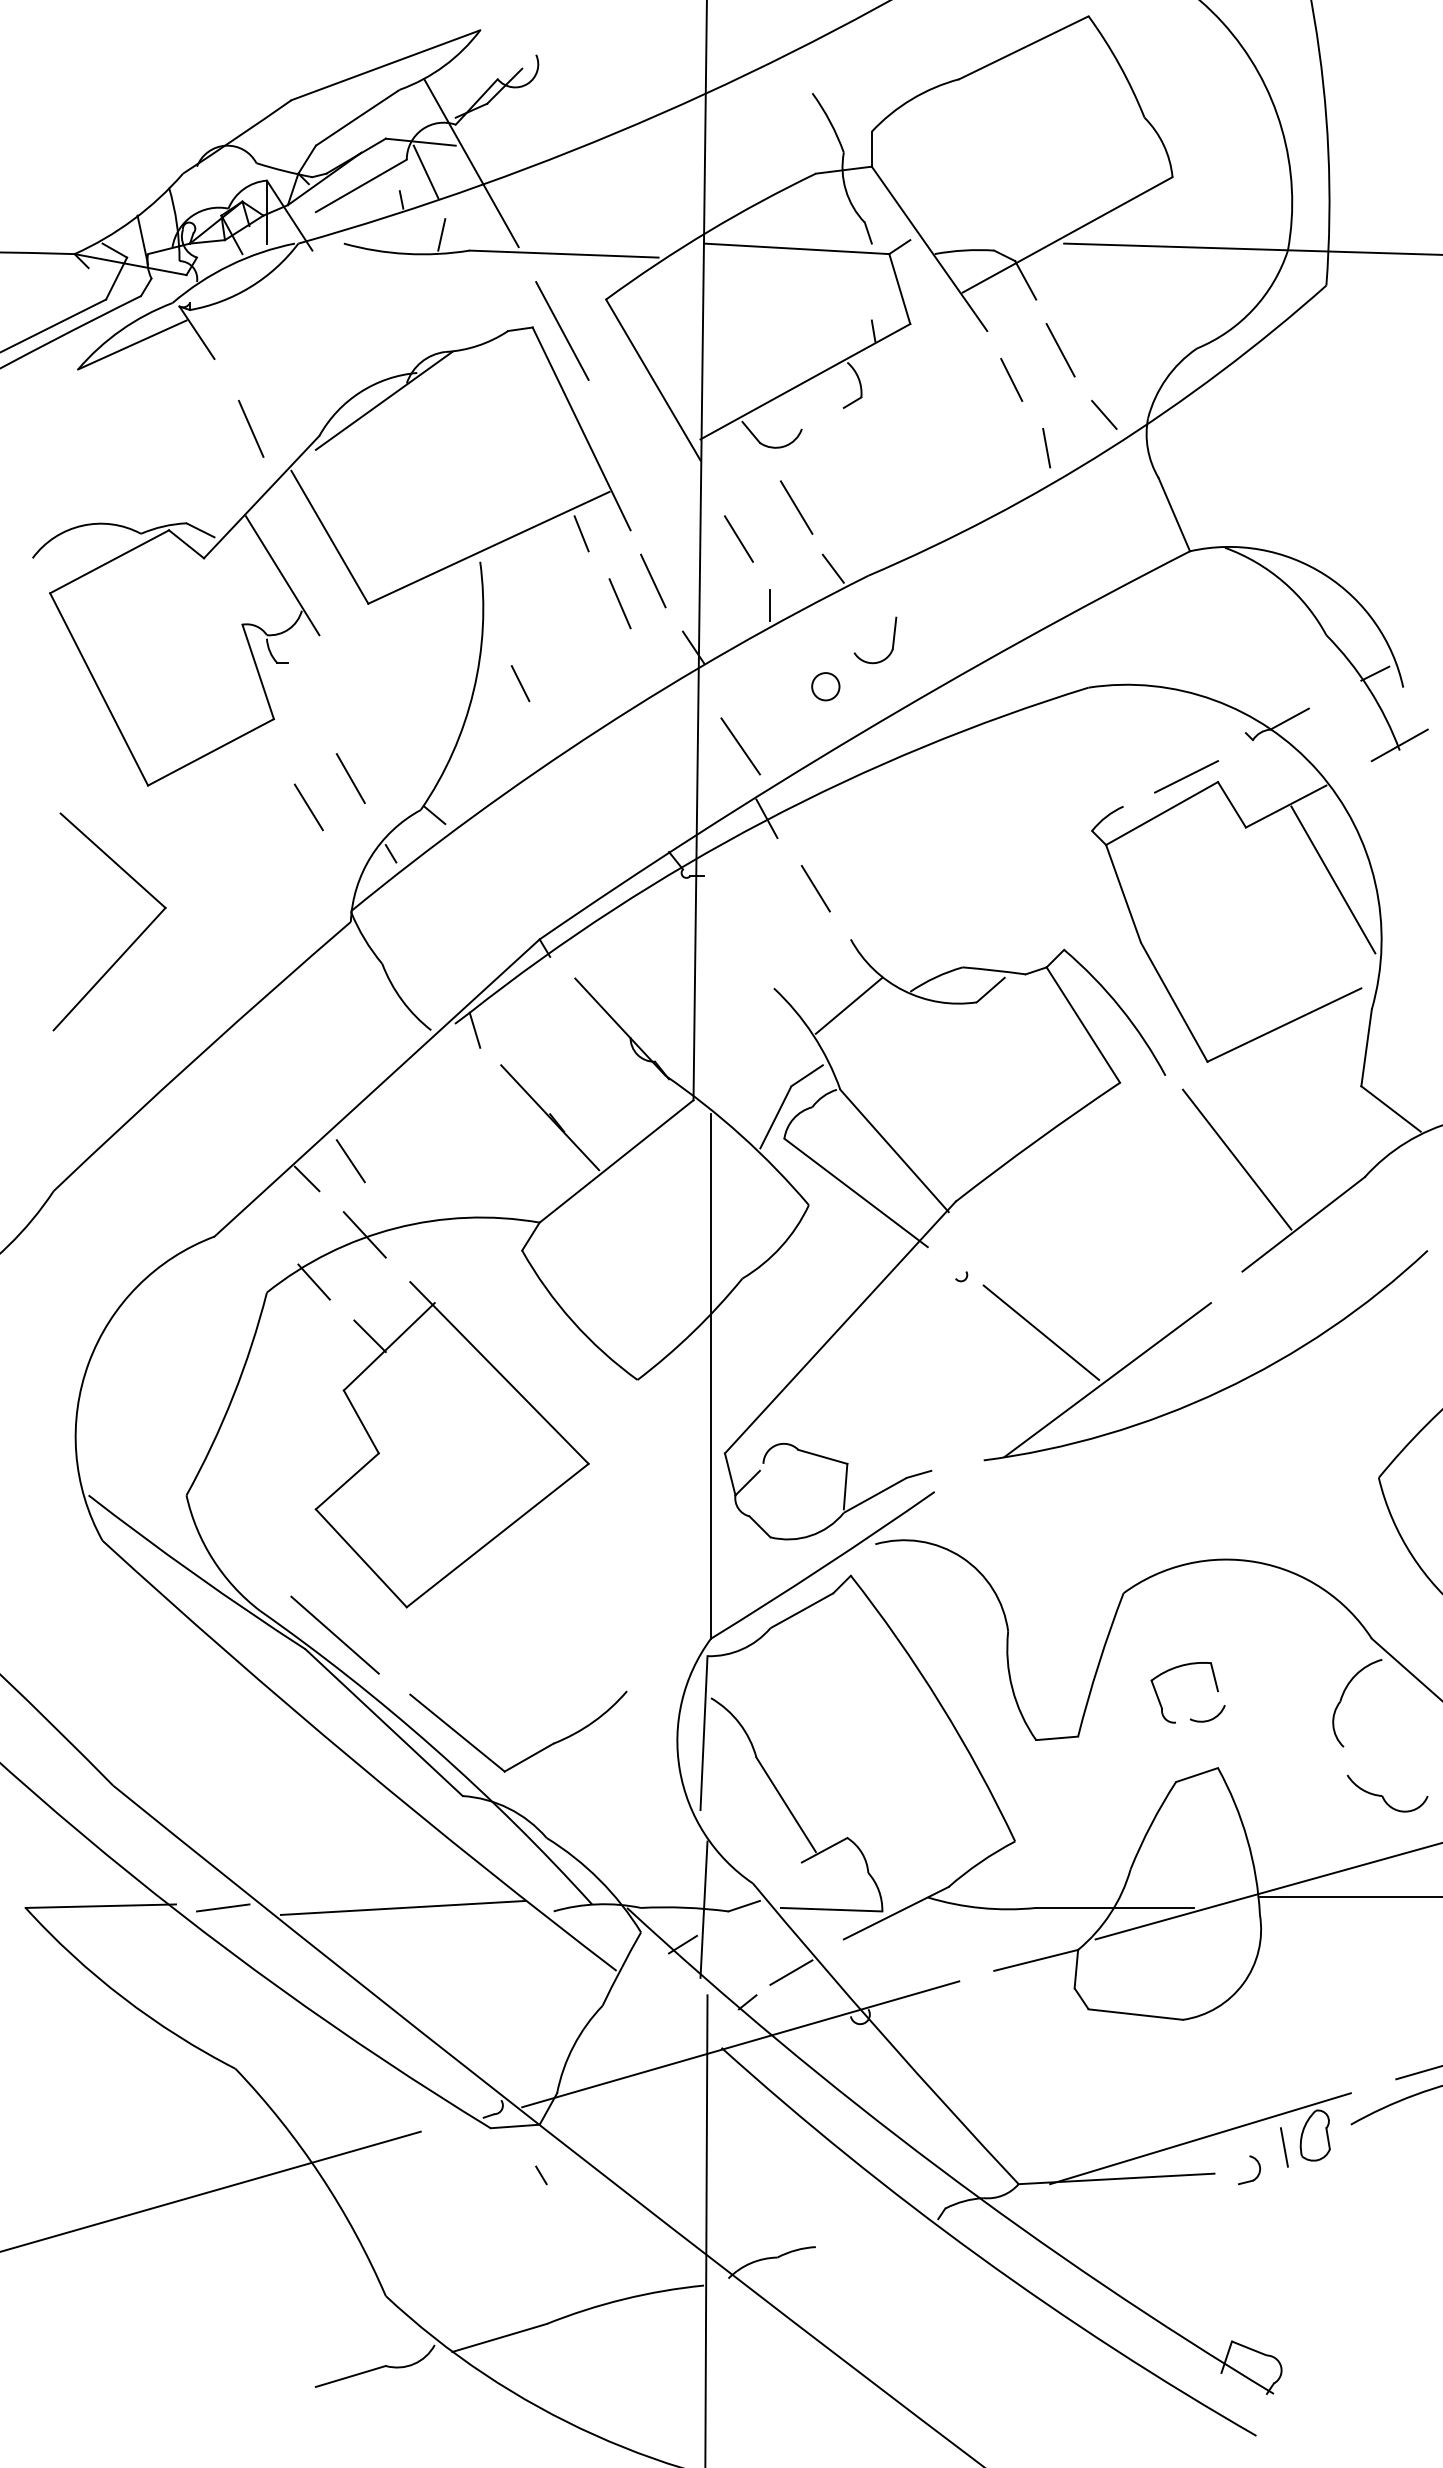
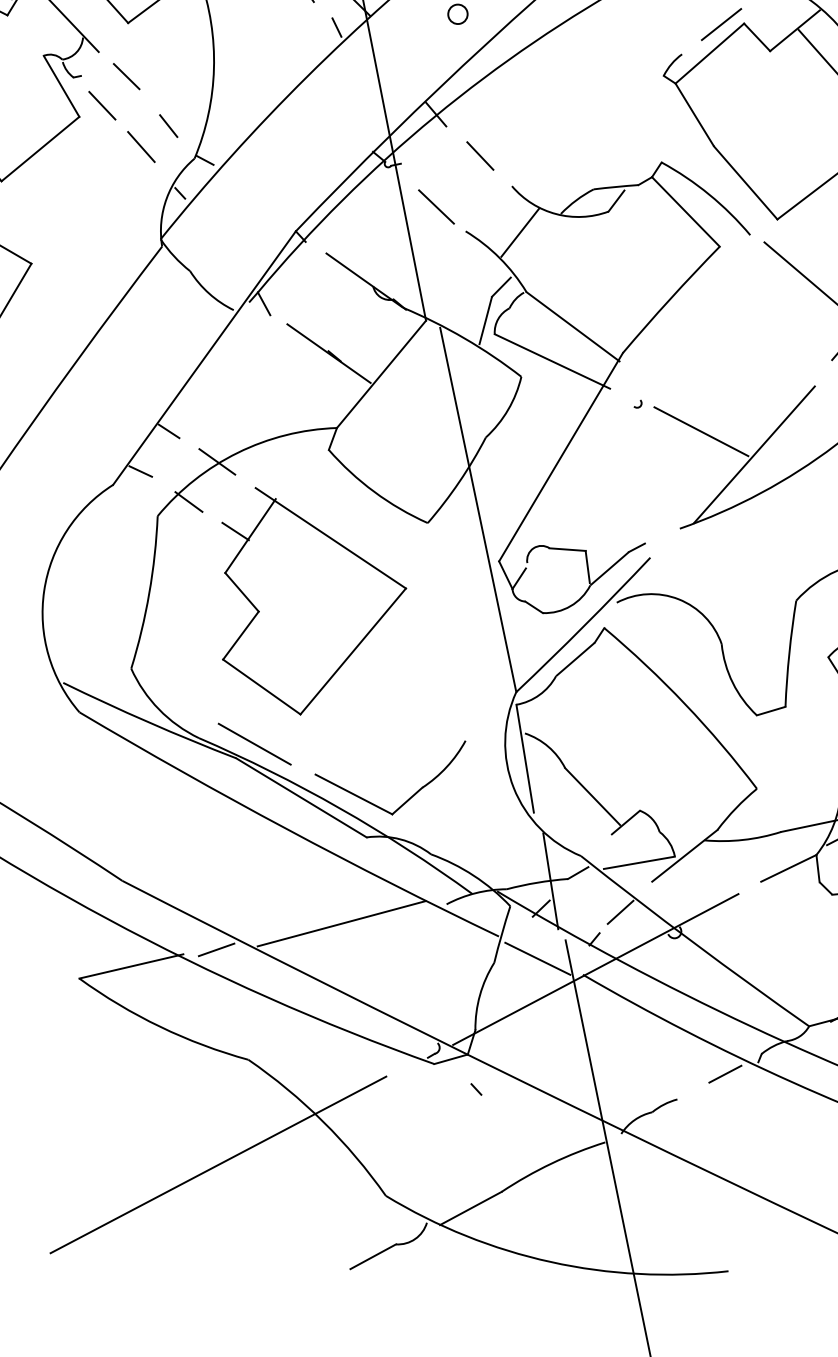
line: (654, 670) -> (336, 27), added
line: (520, 683) -> (168, 126), moved
line: (740, 746) -> (436, 207), moved
line: (308, 807) -> (102, 105), moved
line: (350, 1161) -> (126, 76), moved
line: (256, 1225) -> (140, 471), added
line: (663, 2012) -> (537, 958), added
line: (888, 2226) -> (724, 1074), added

